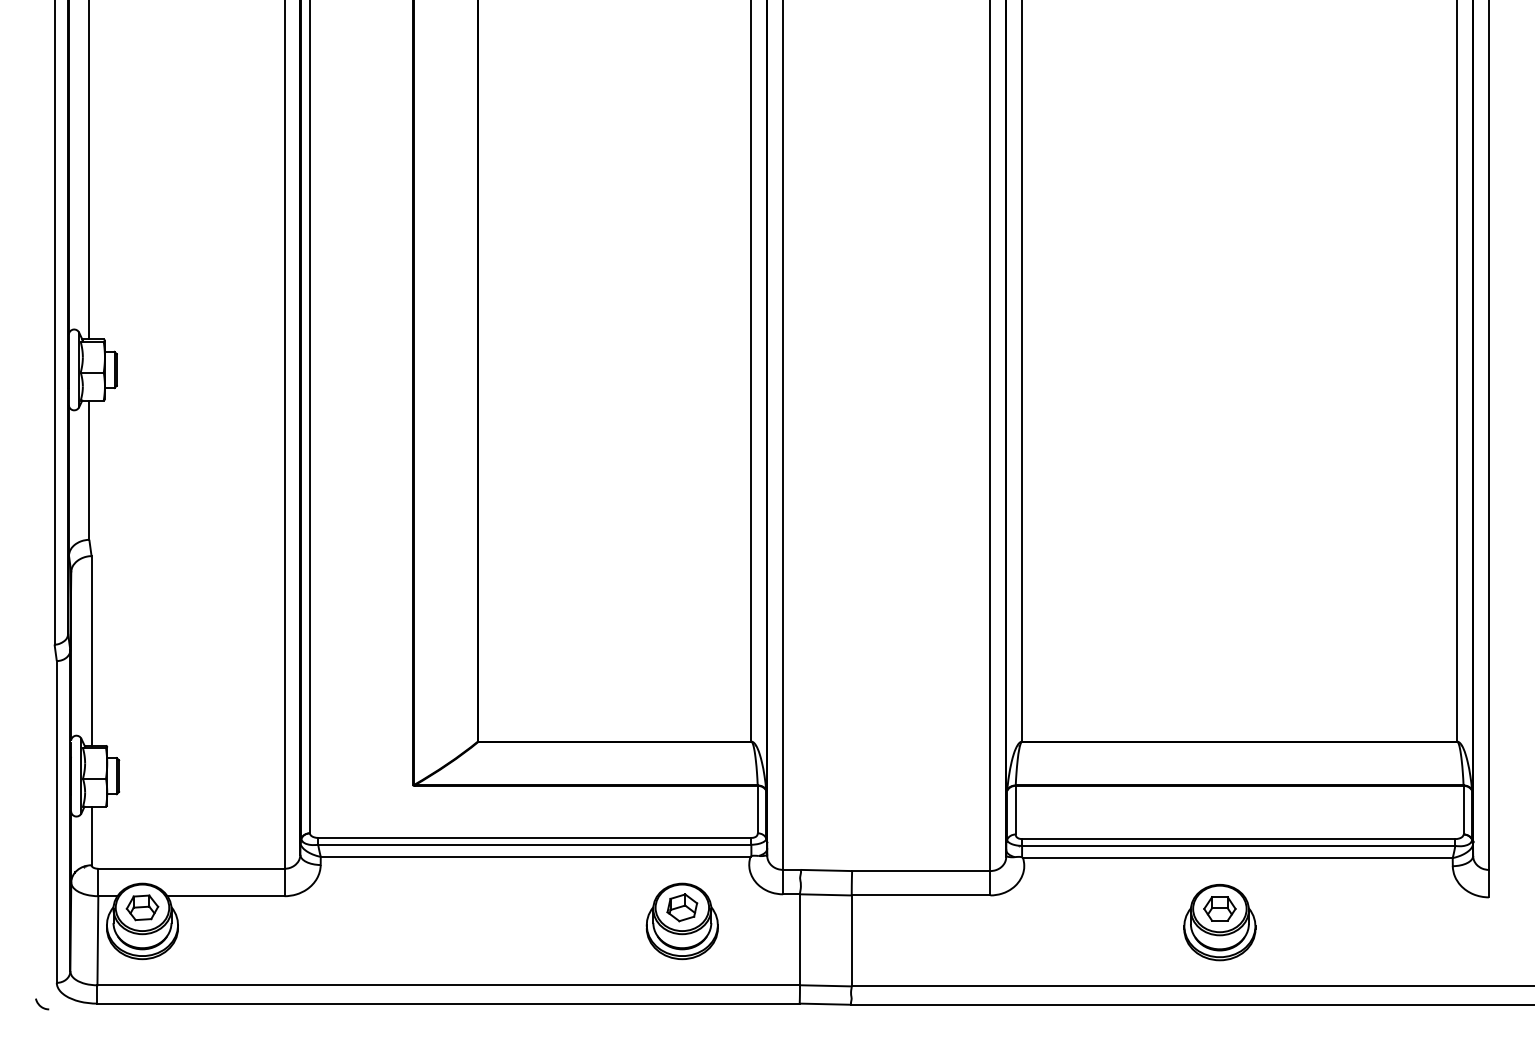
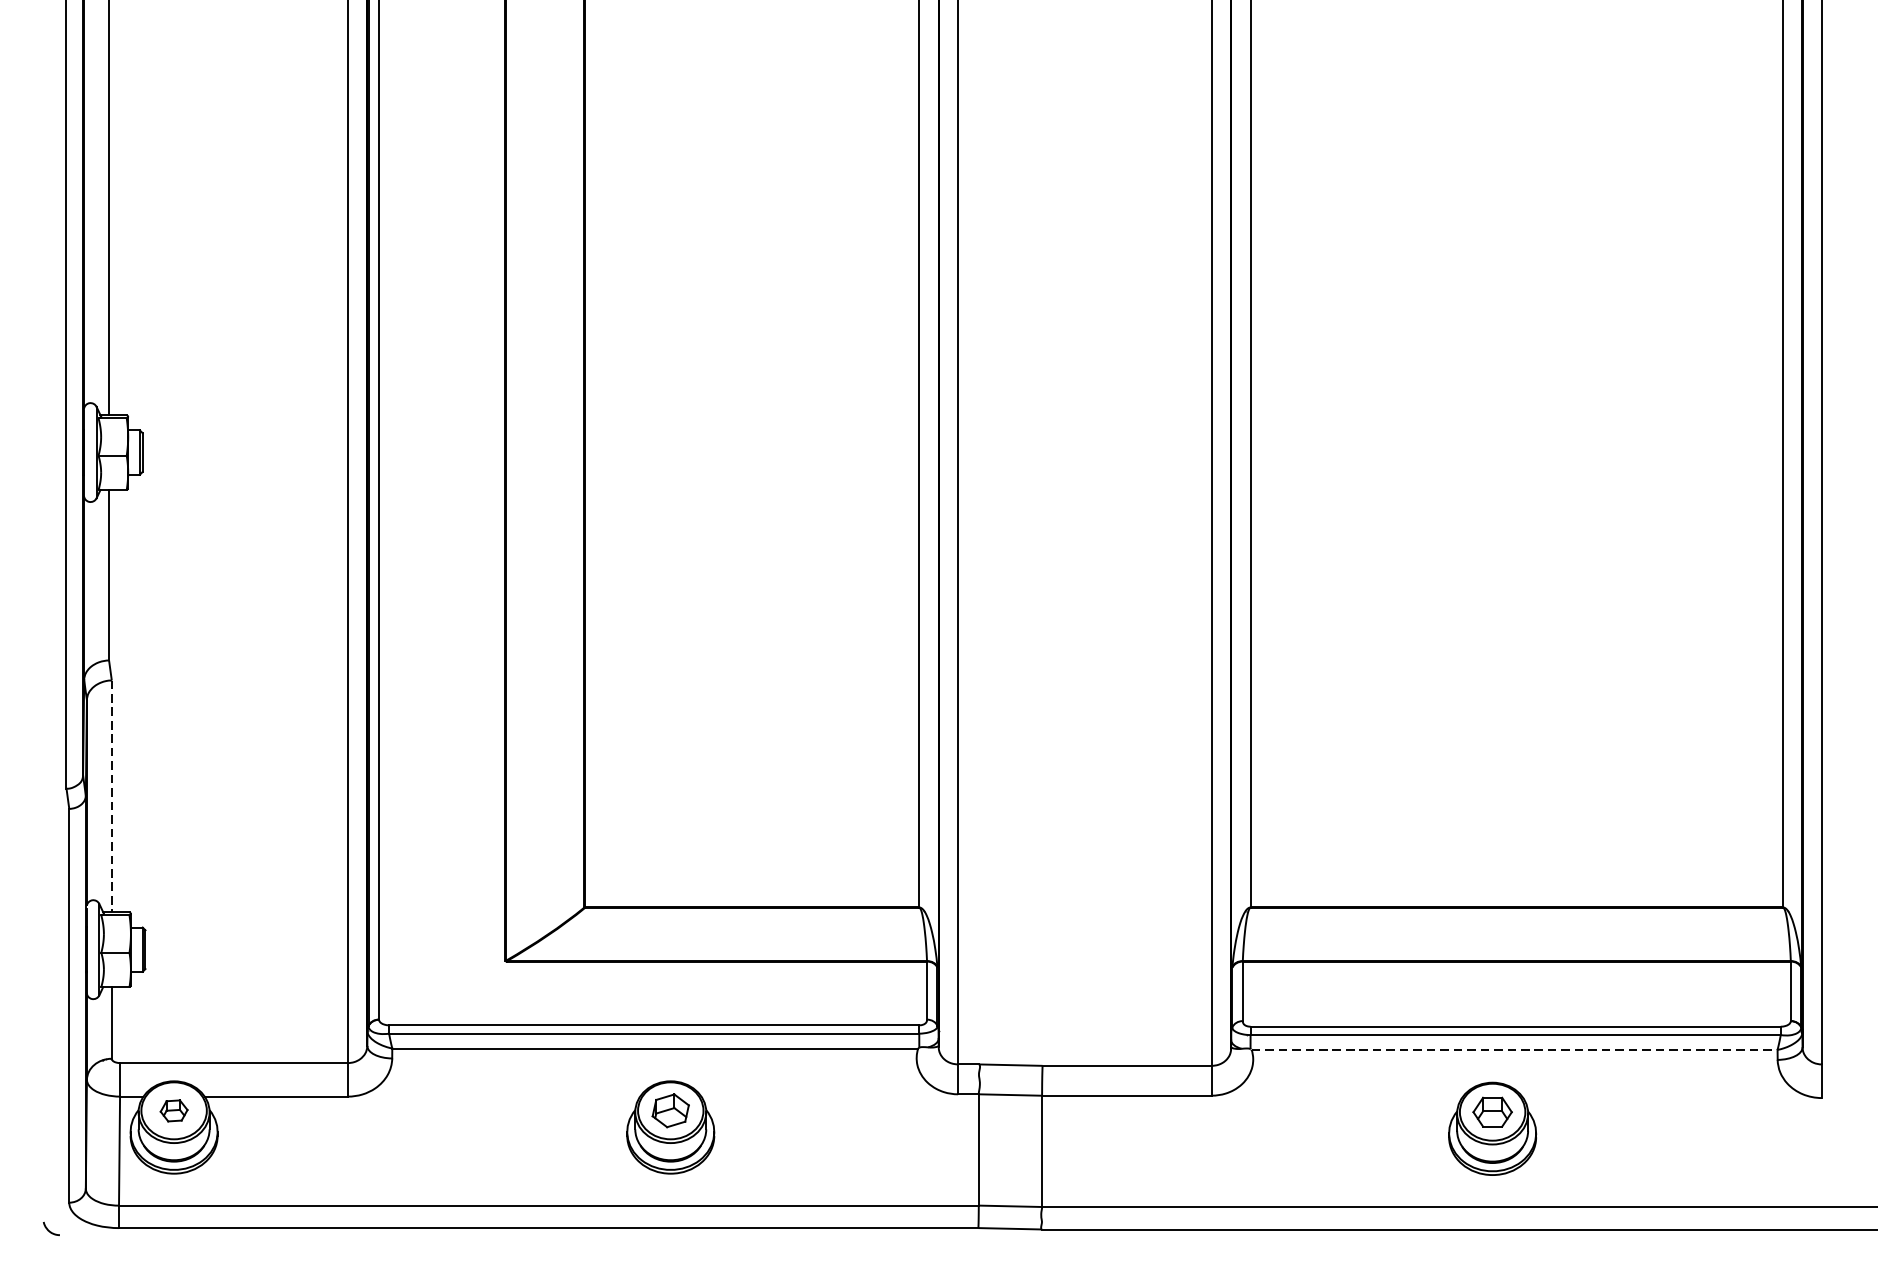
line: (91, 650) -> (111, 795), solid -> dashed
line: (1237, 858) -> (1514, 1050), solid -> dashed
part: (142, 907) -> (174, 1110), size x0.7
part: (681, 921) -> (669, 1127), moved

